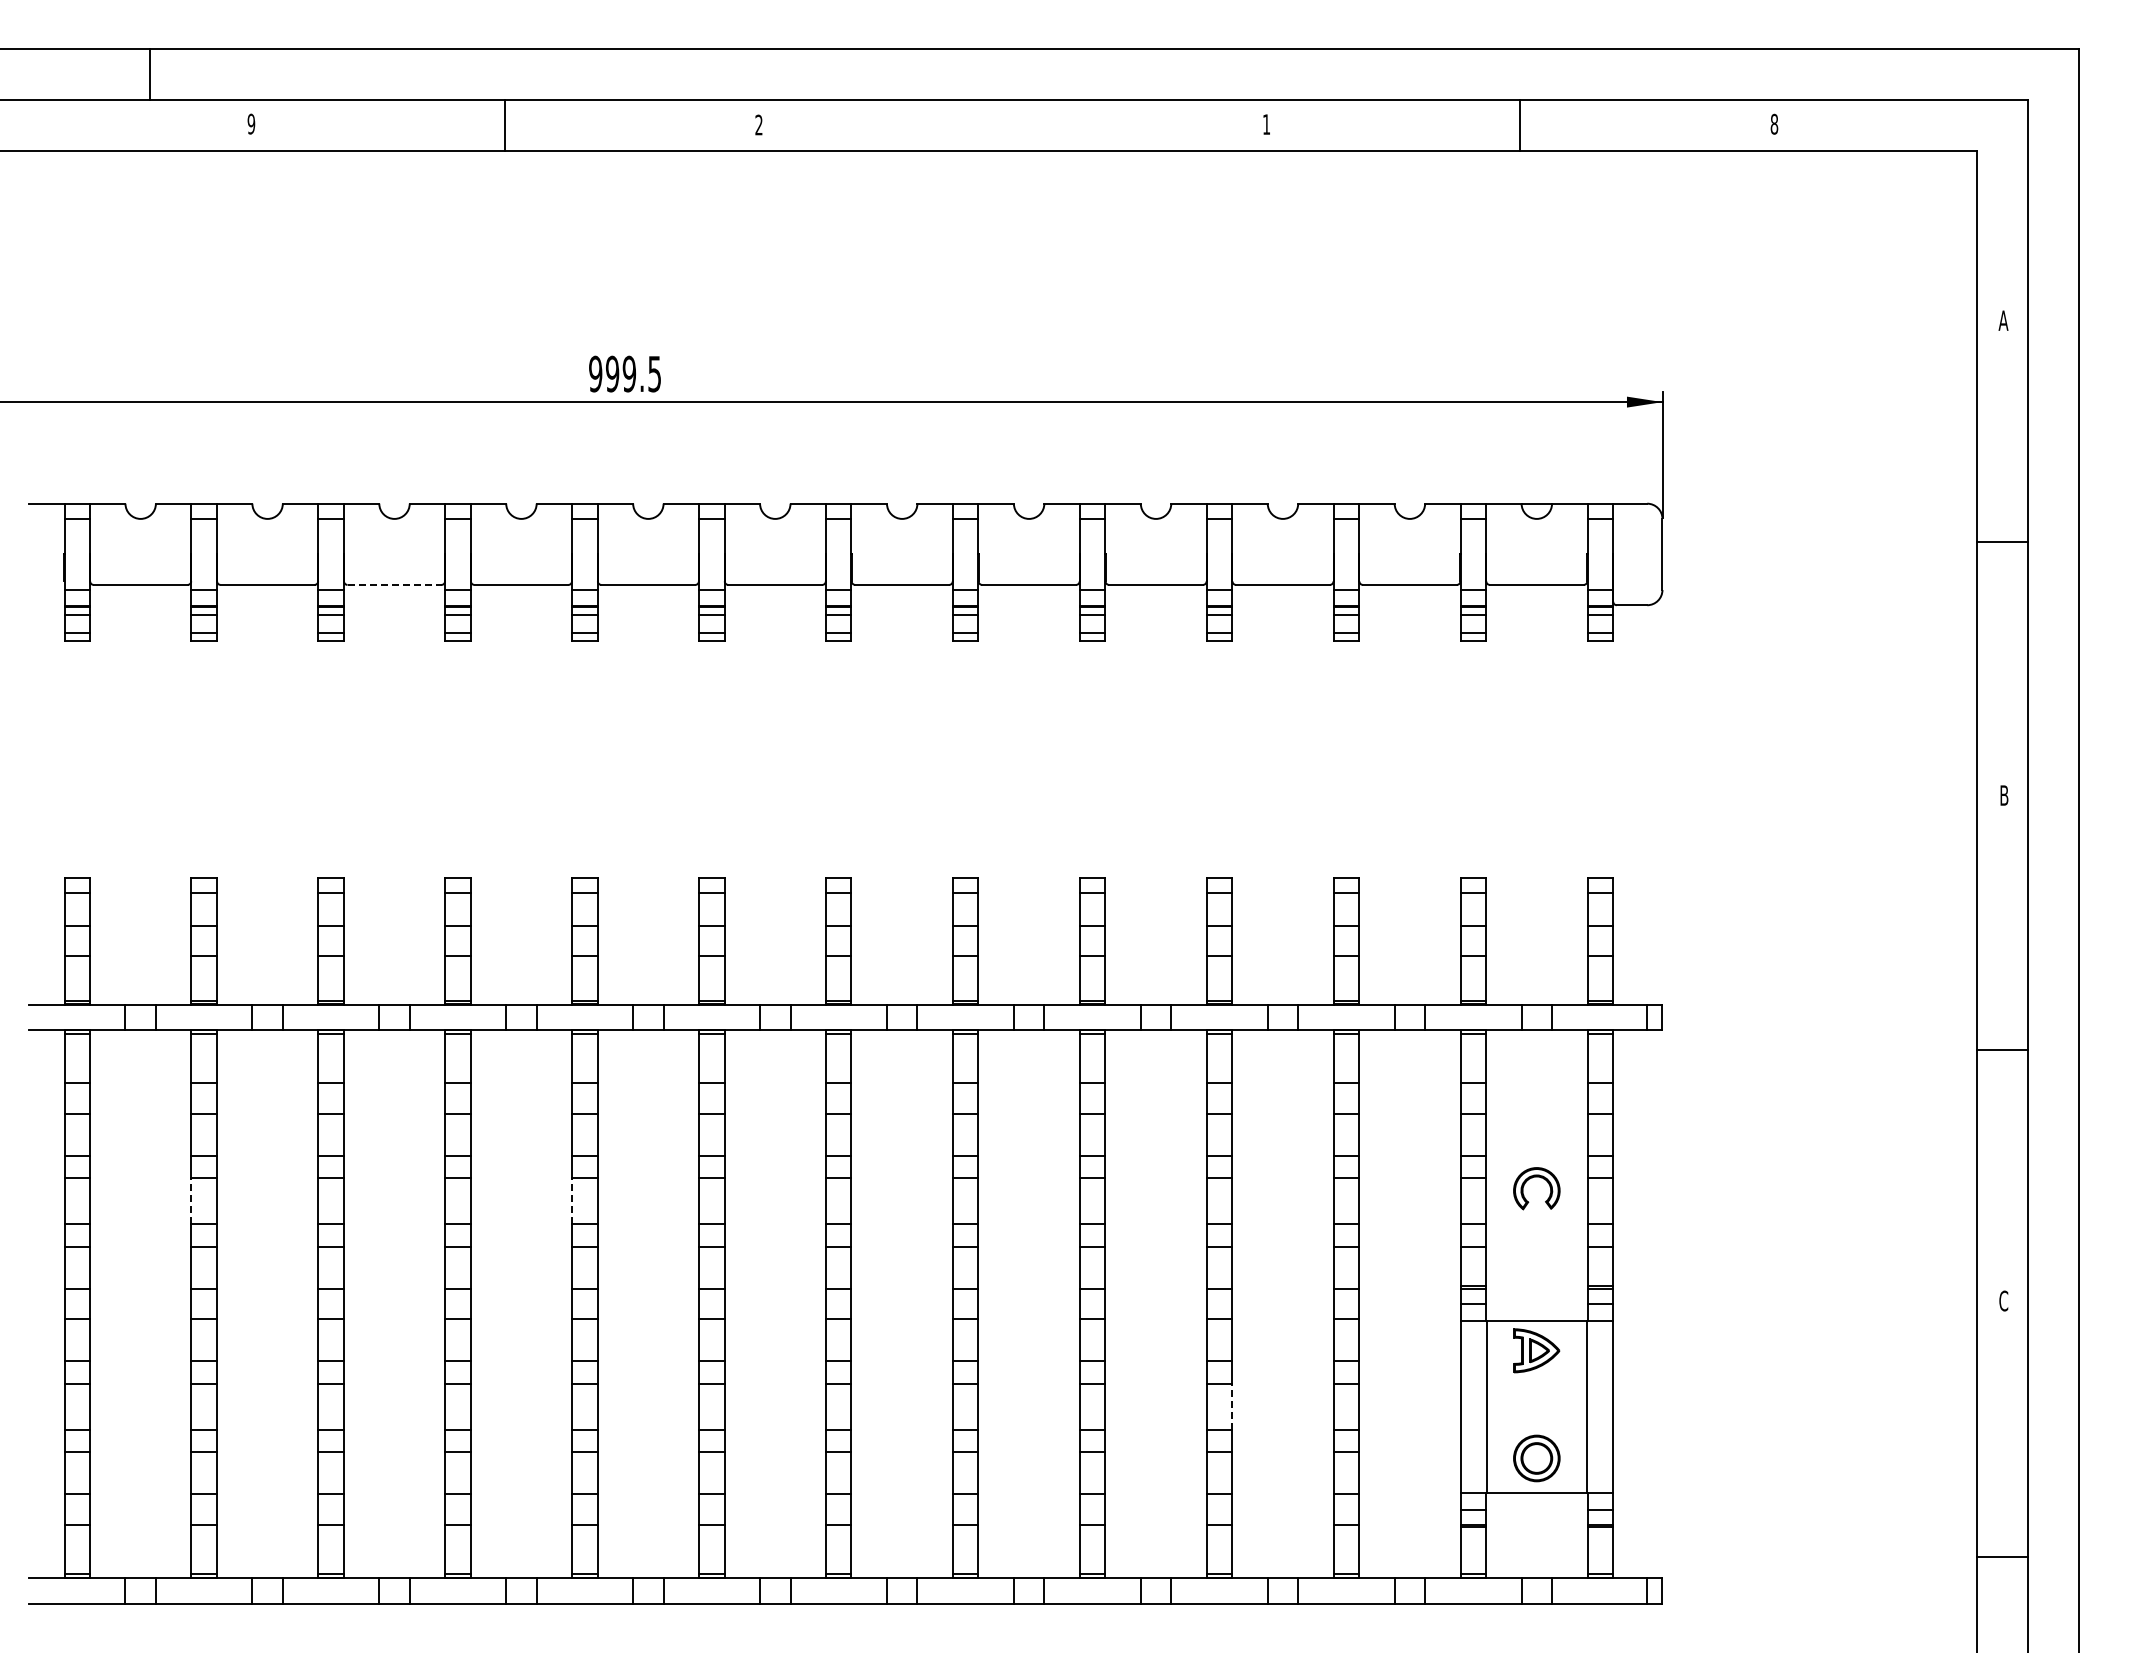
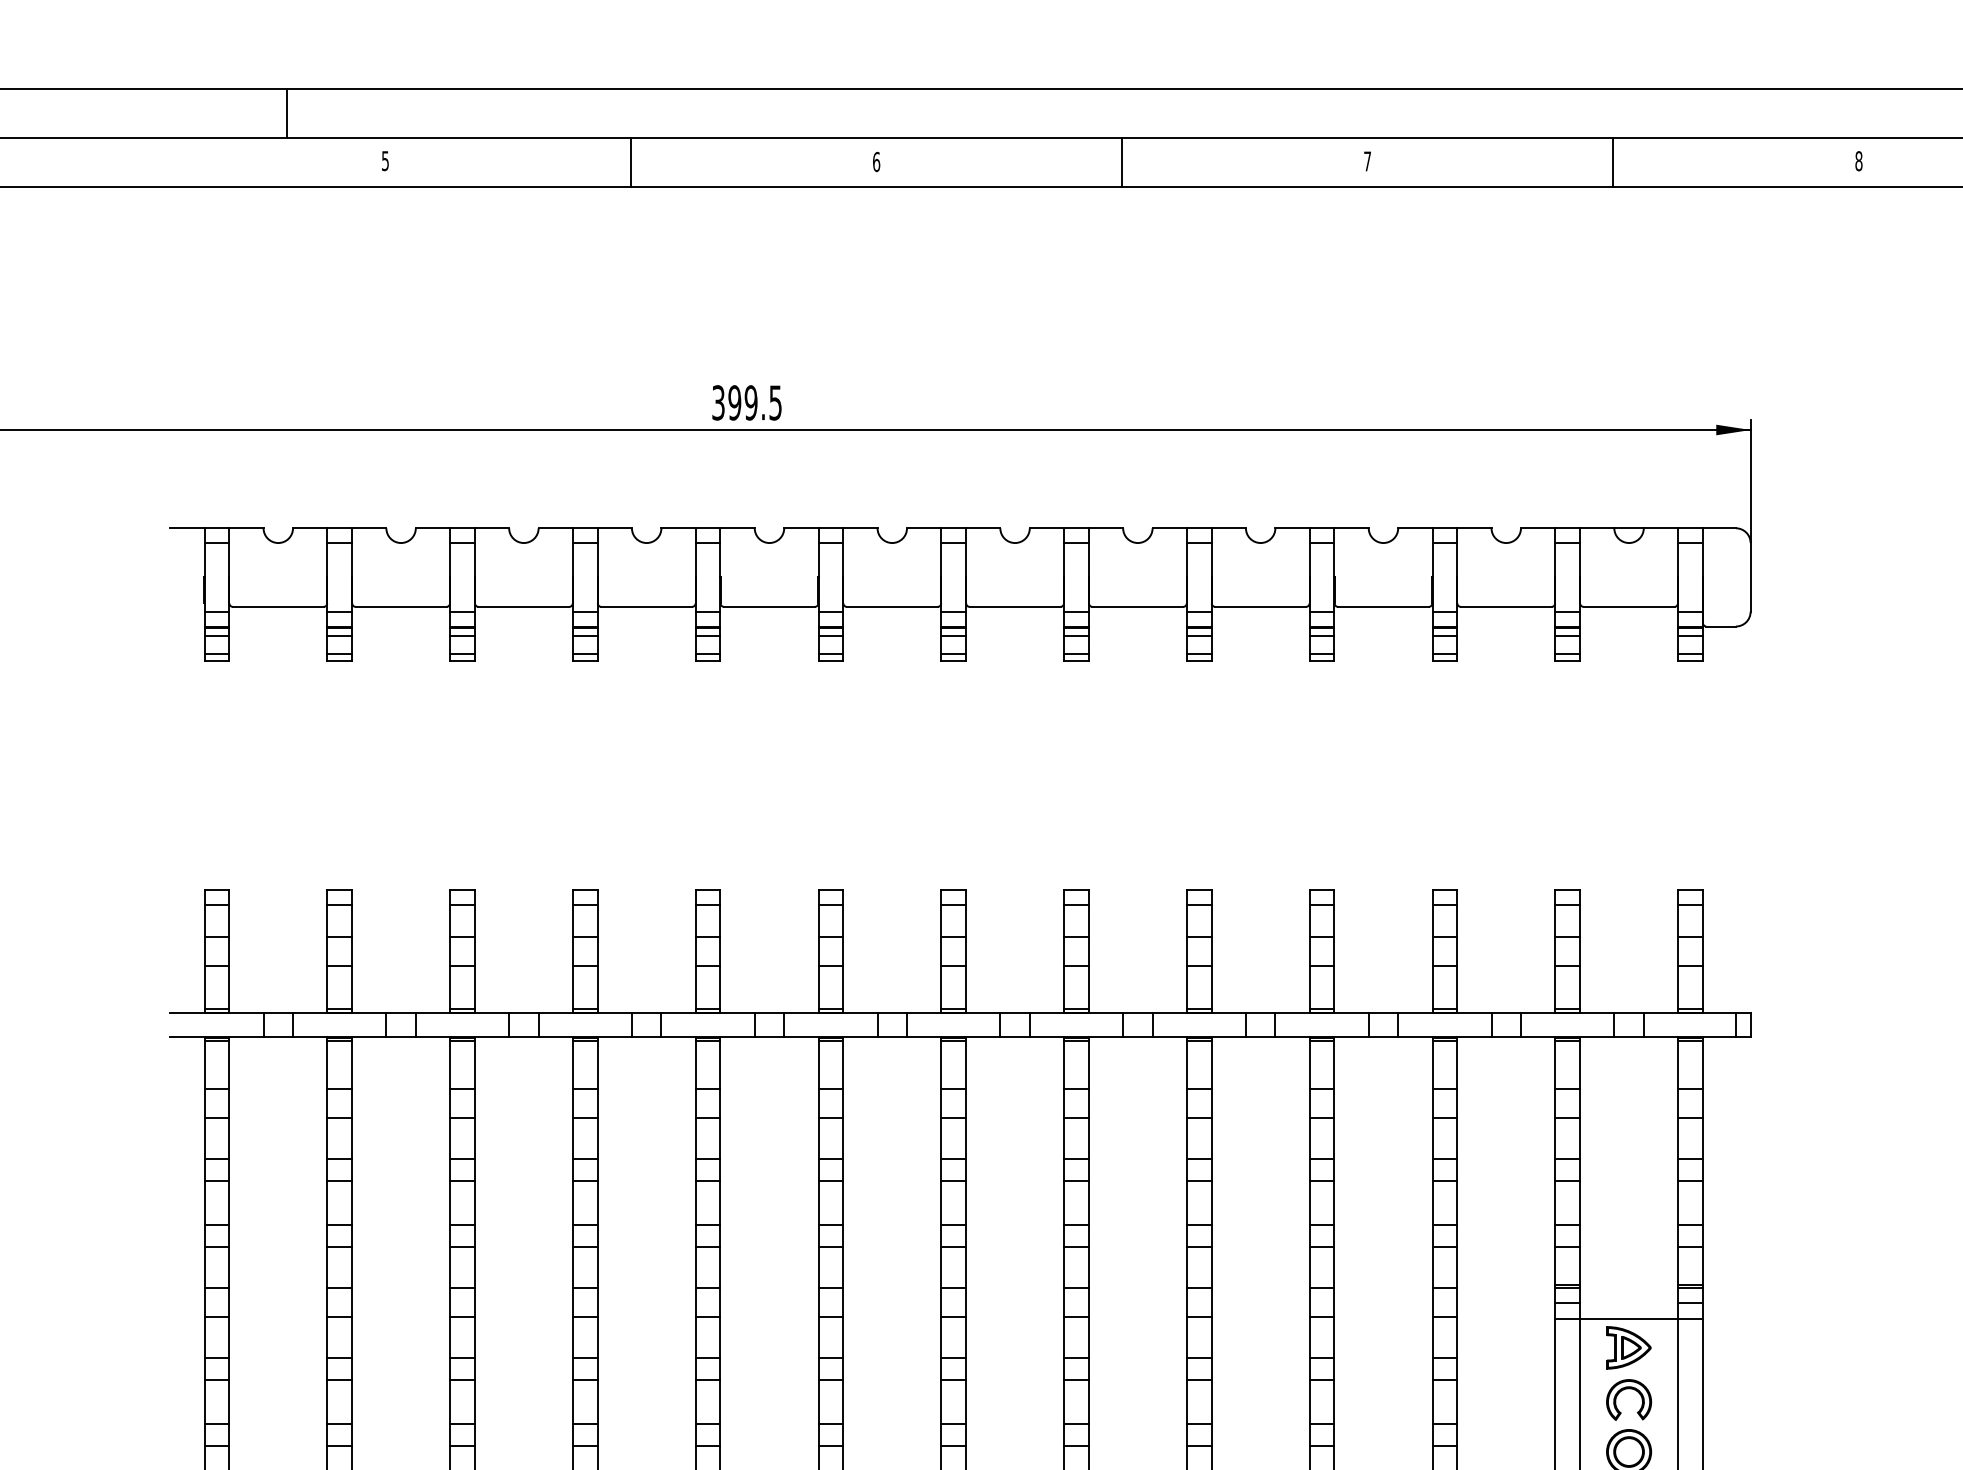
text: (251, 123) -> (385, 160), 9 -> 5
text: (758, 124) -> (876, 161), 2 -> 6
text: (1266, 124) -> (1367, 161), 1 -> 7
line: (1012, 125) -> (1121, 162), added
text: (595, 373) -> (718, 402), 999.5 -> 399.5
line: (394, 584) -> (523, 606), dashed -> solid
part: (1532, 1178) -> (1624, 1390), moved
line: (191, 1201) -> (327, 1203), dashed -> solid
line: (572, 1201) -> (696, 1203), dashed -> solid
line: (1232, 1406) -> (1334, 1401), dashed -> solid

